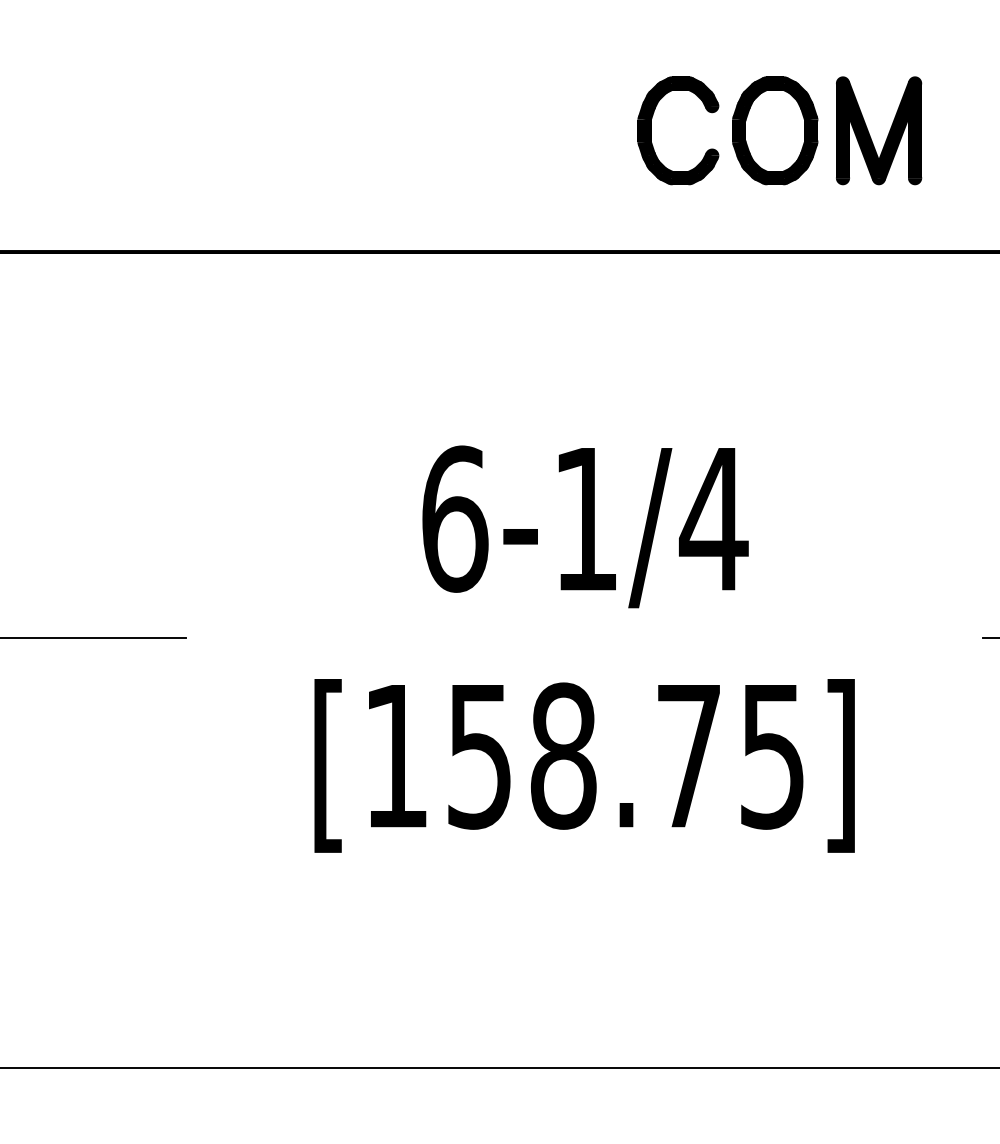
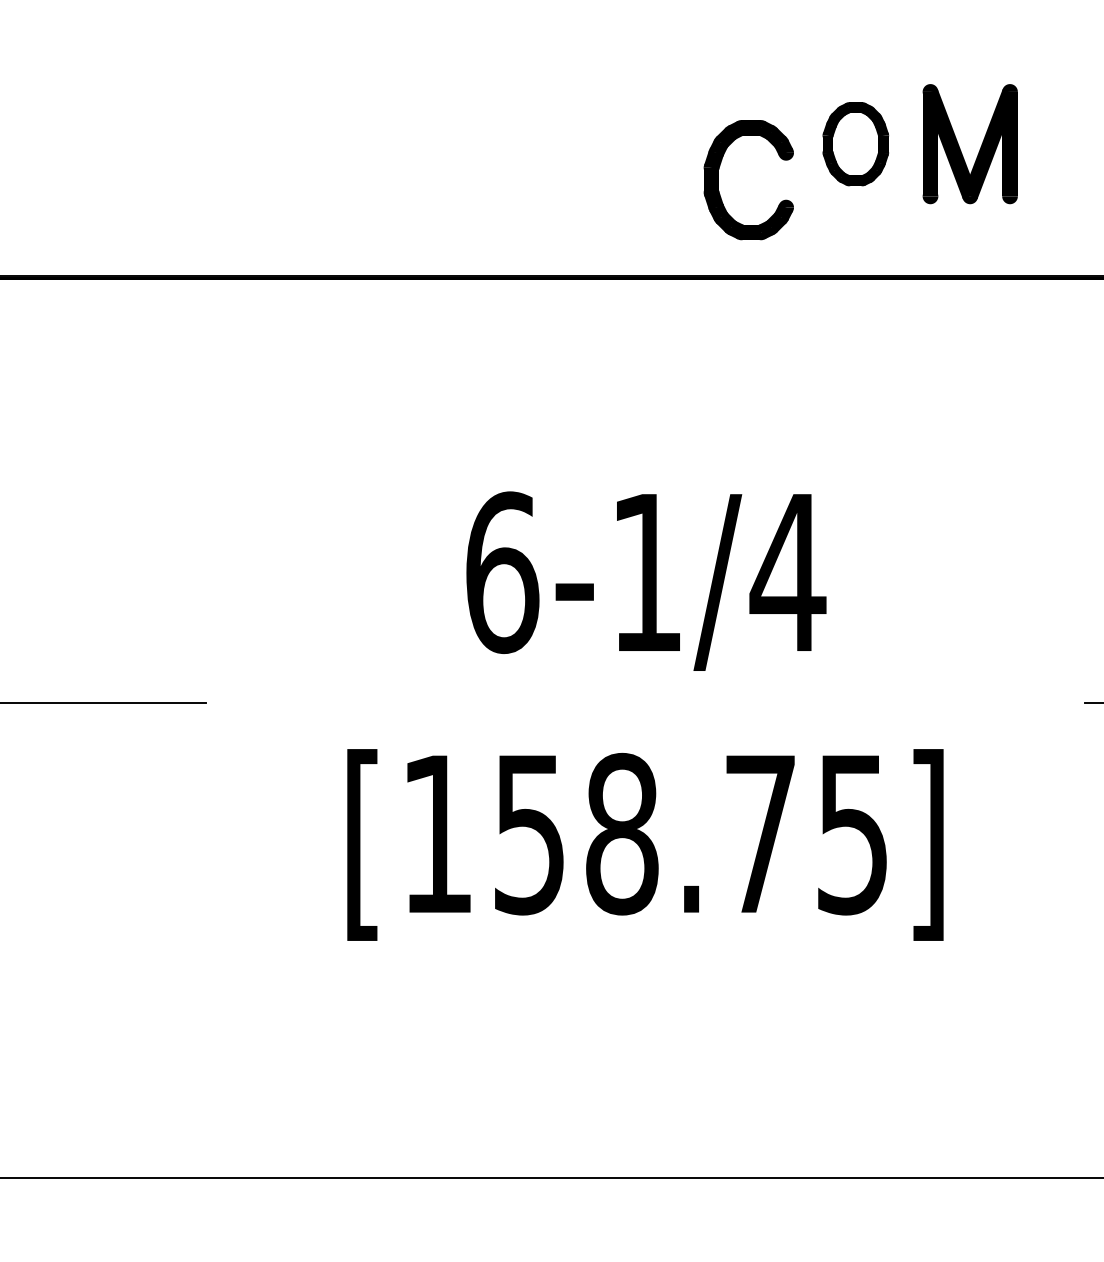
part: (650, 131) -> (718, 180), moved
part: (775, 131) -> (855, 144), size x0.7

